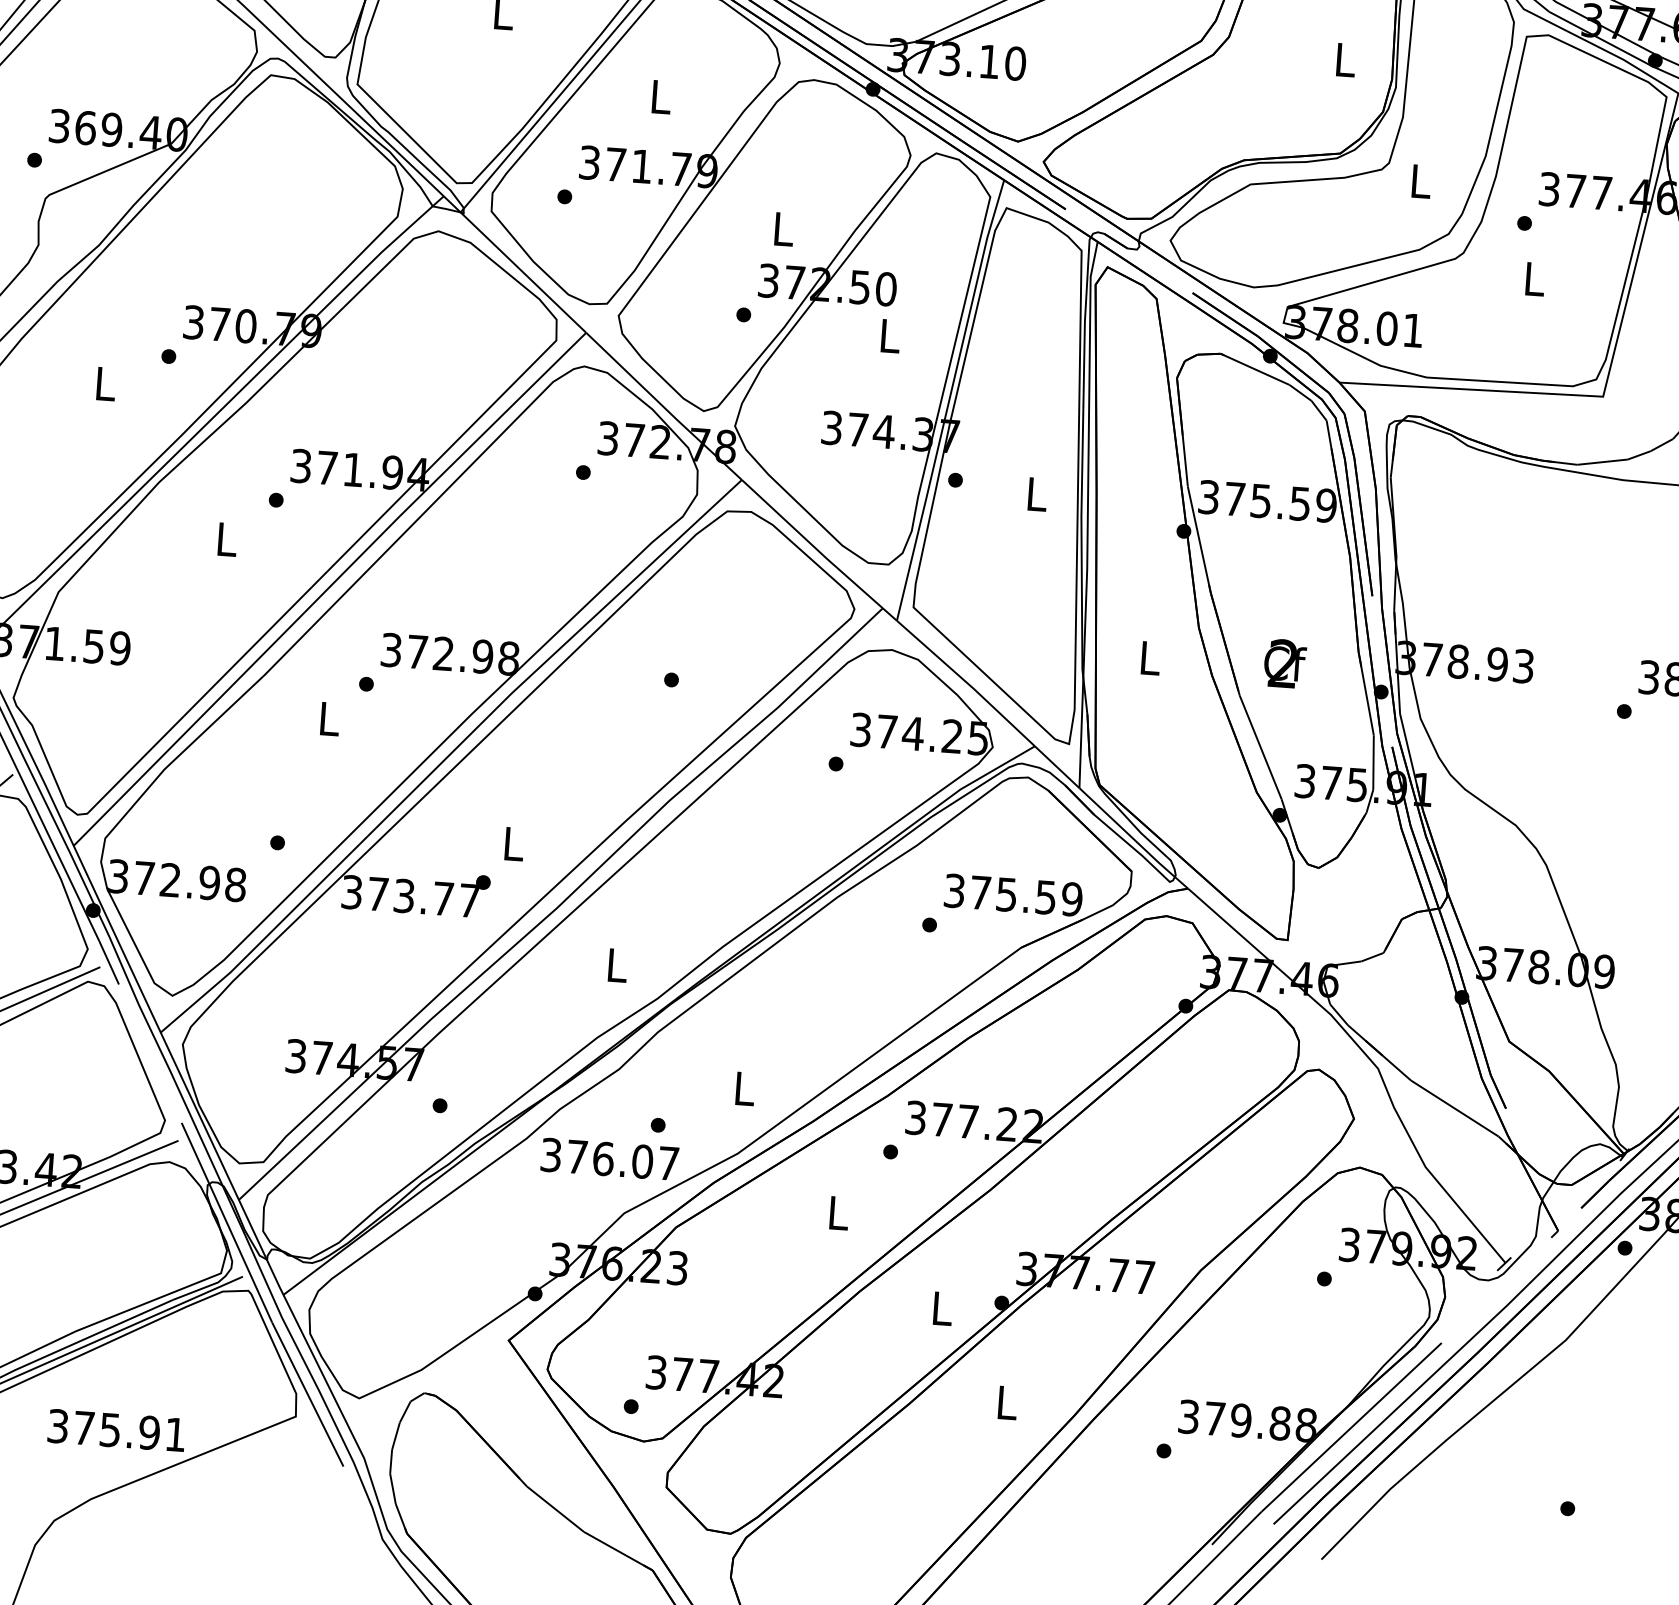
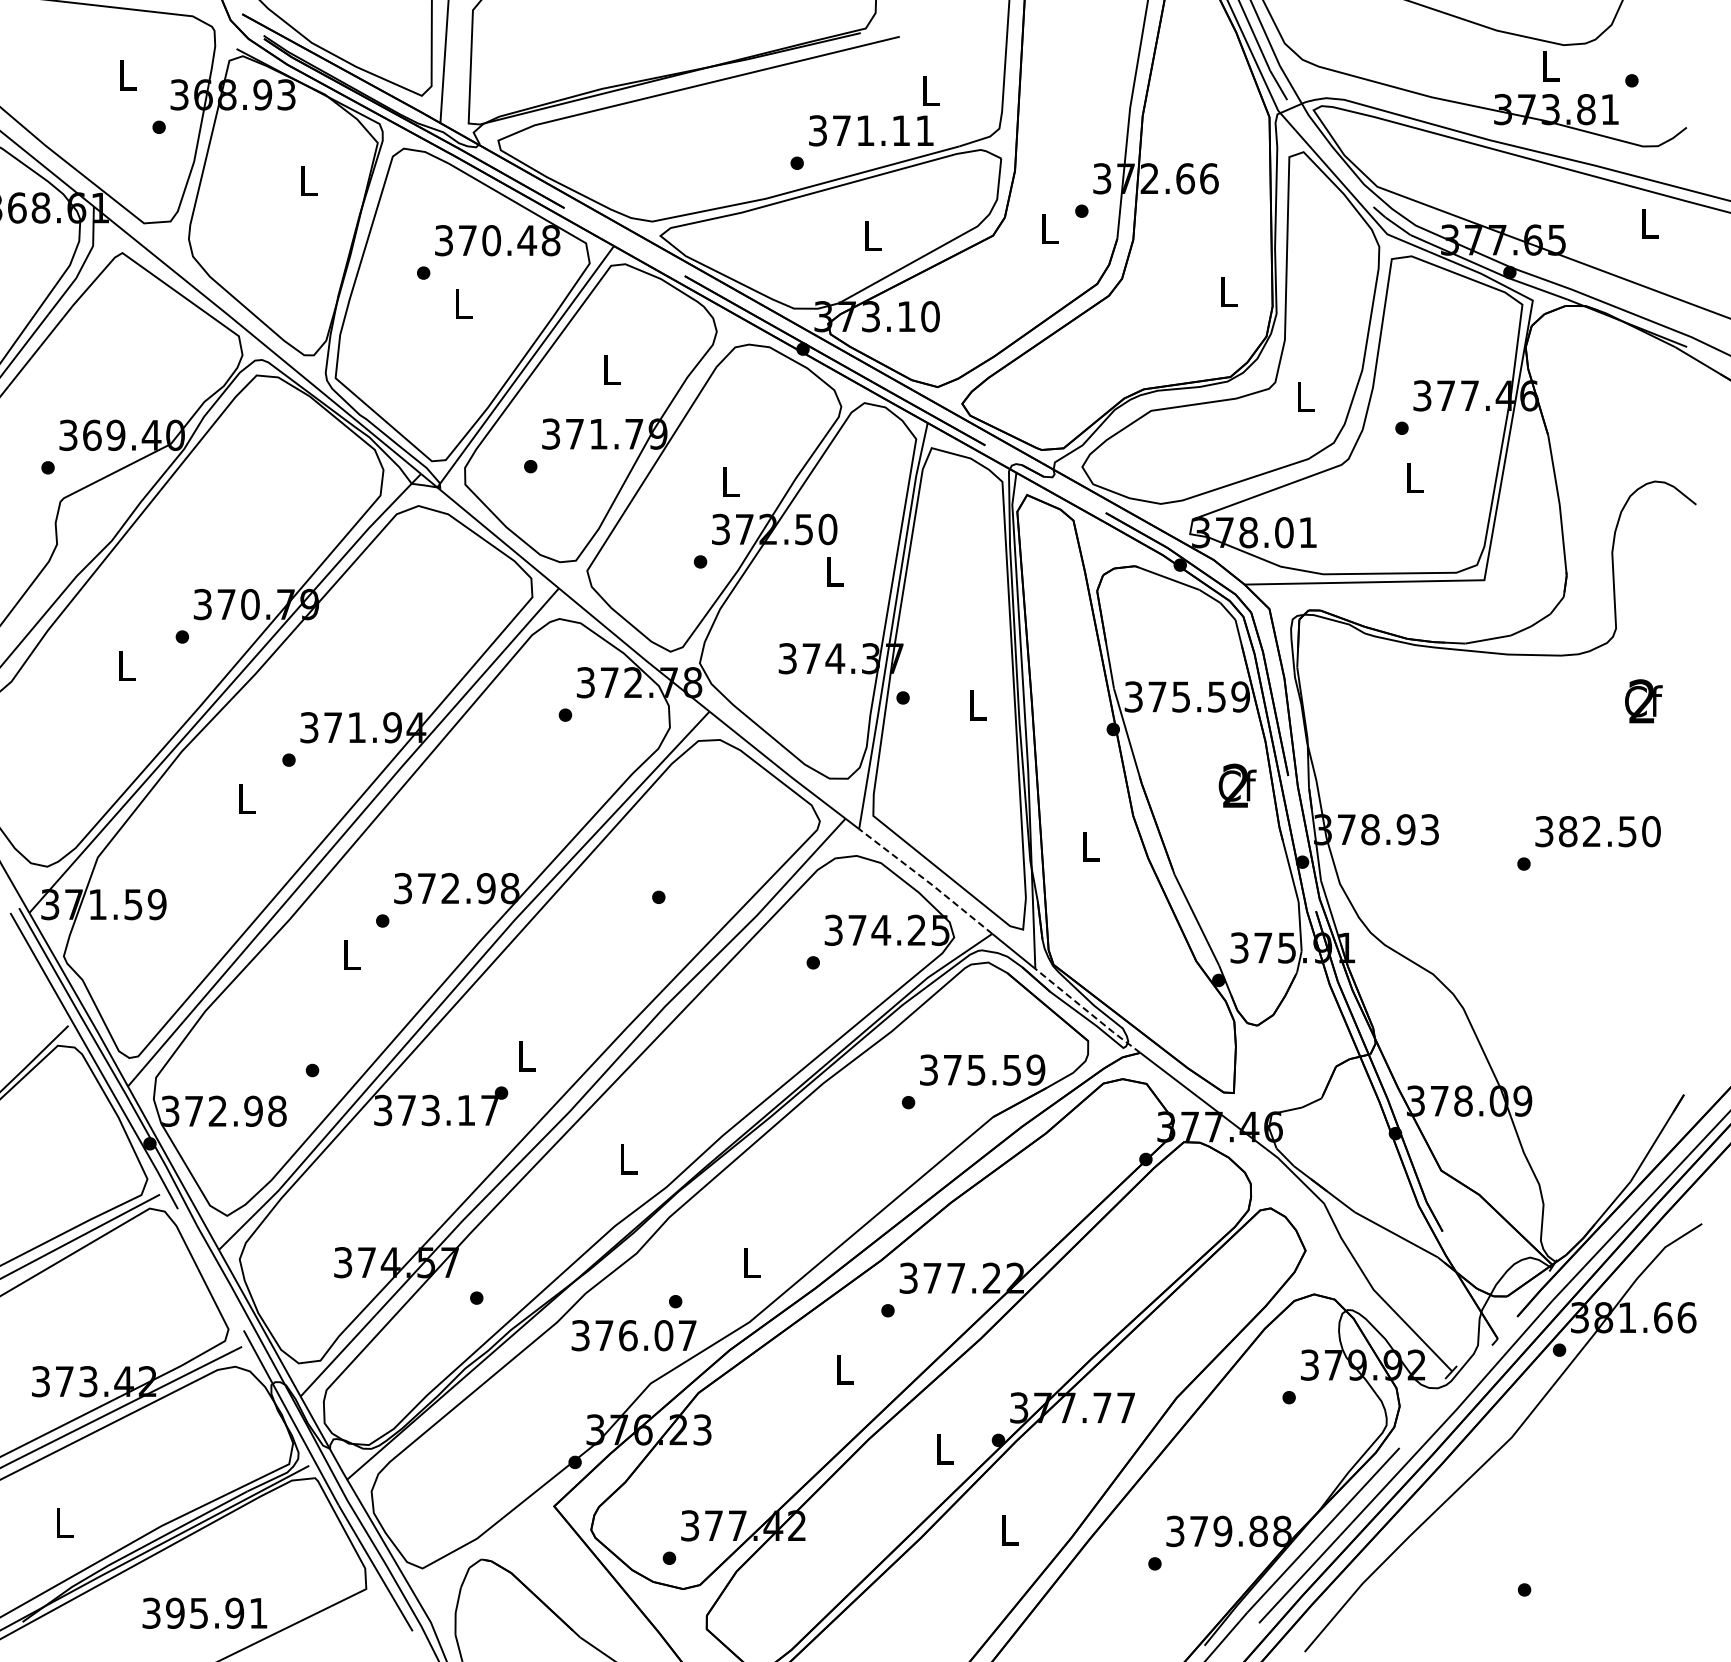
text: (1285, 663) -> (1237, 785), moved
line: (966, 682) -> (926, 880), solid -> dashed
line: (1133, 839) -> (1087, 1011), solid -> dashed
text: (443, 898) -> (466, 1110), 373.77 -> 373.17
text: (84, 1427) -> (175, 1612), 375.91 -> 395.91

